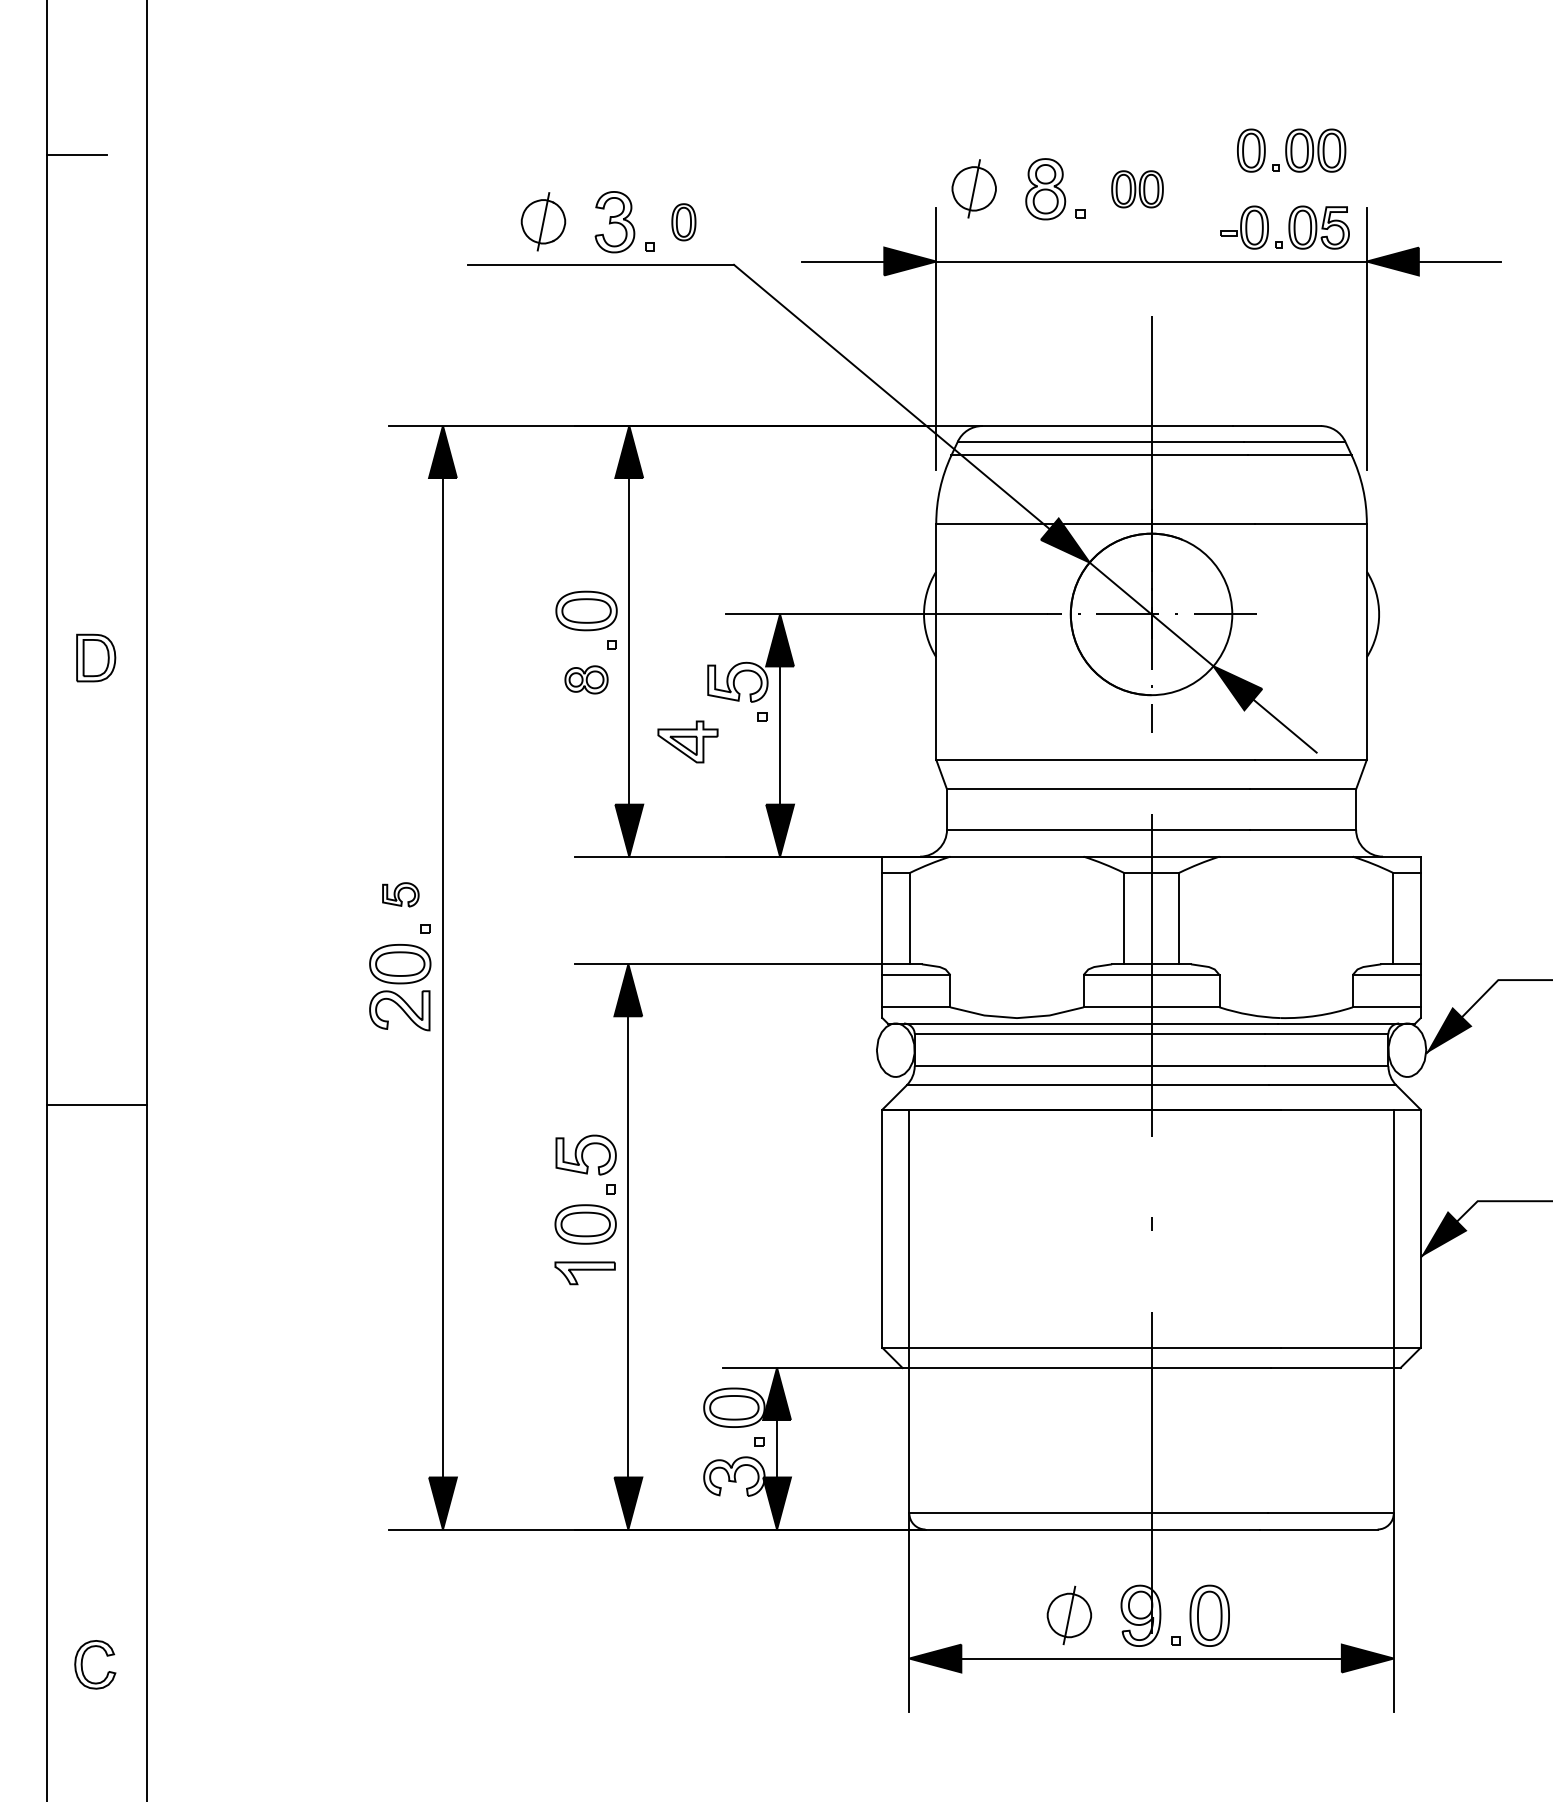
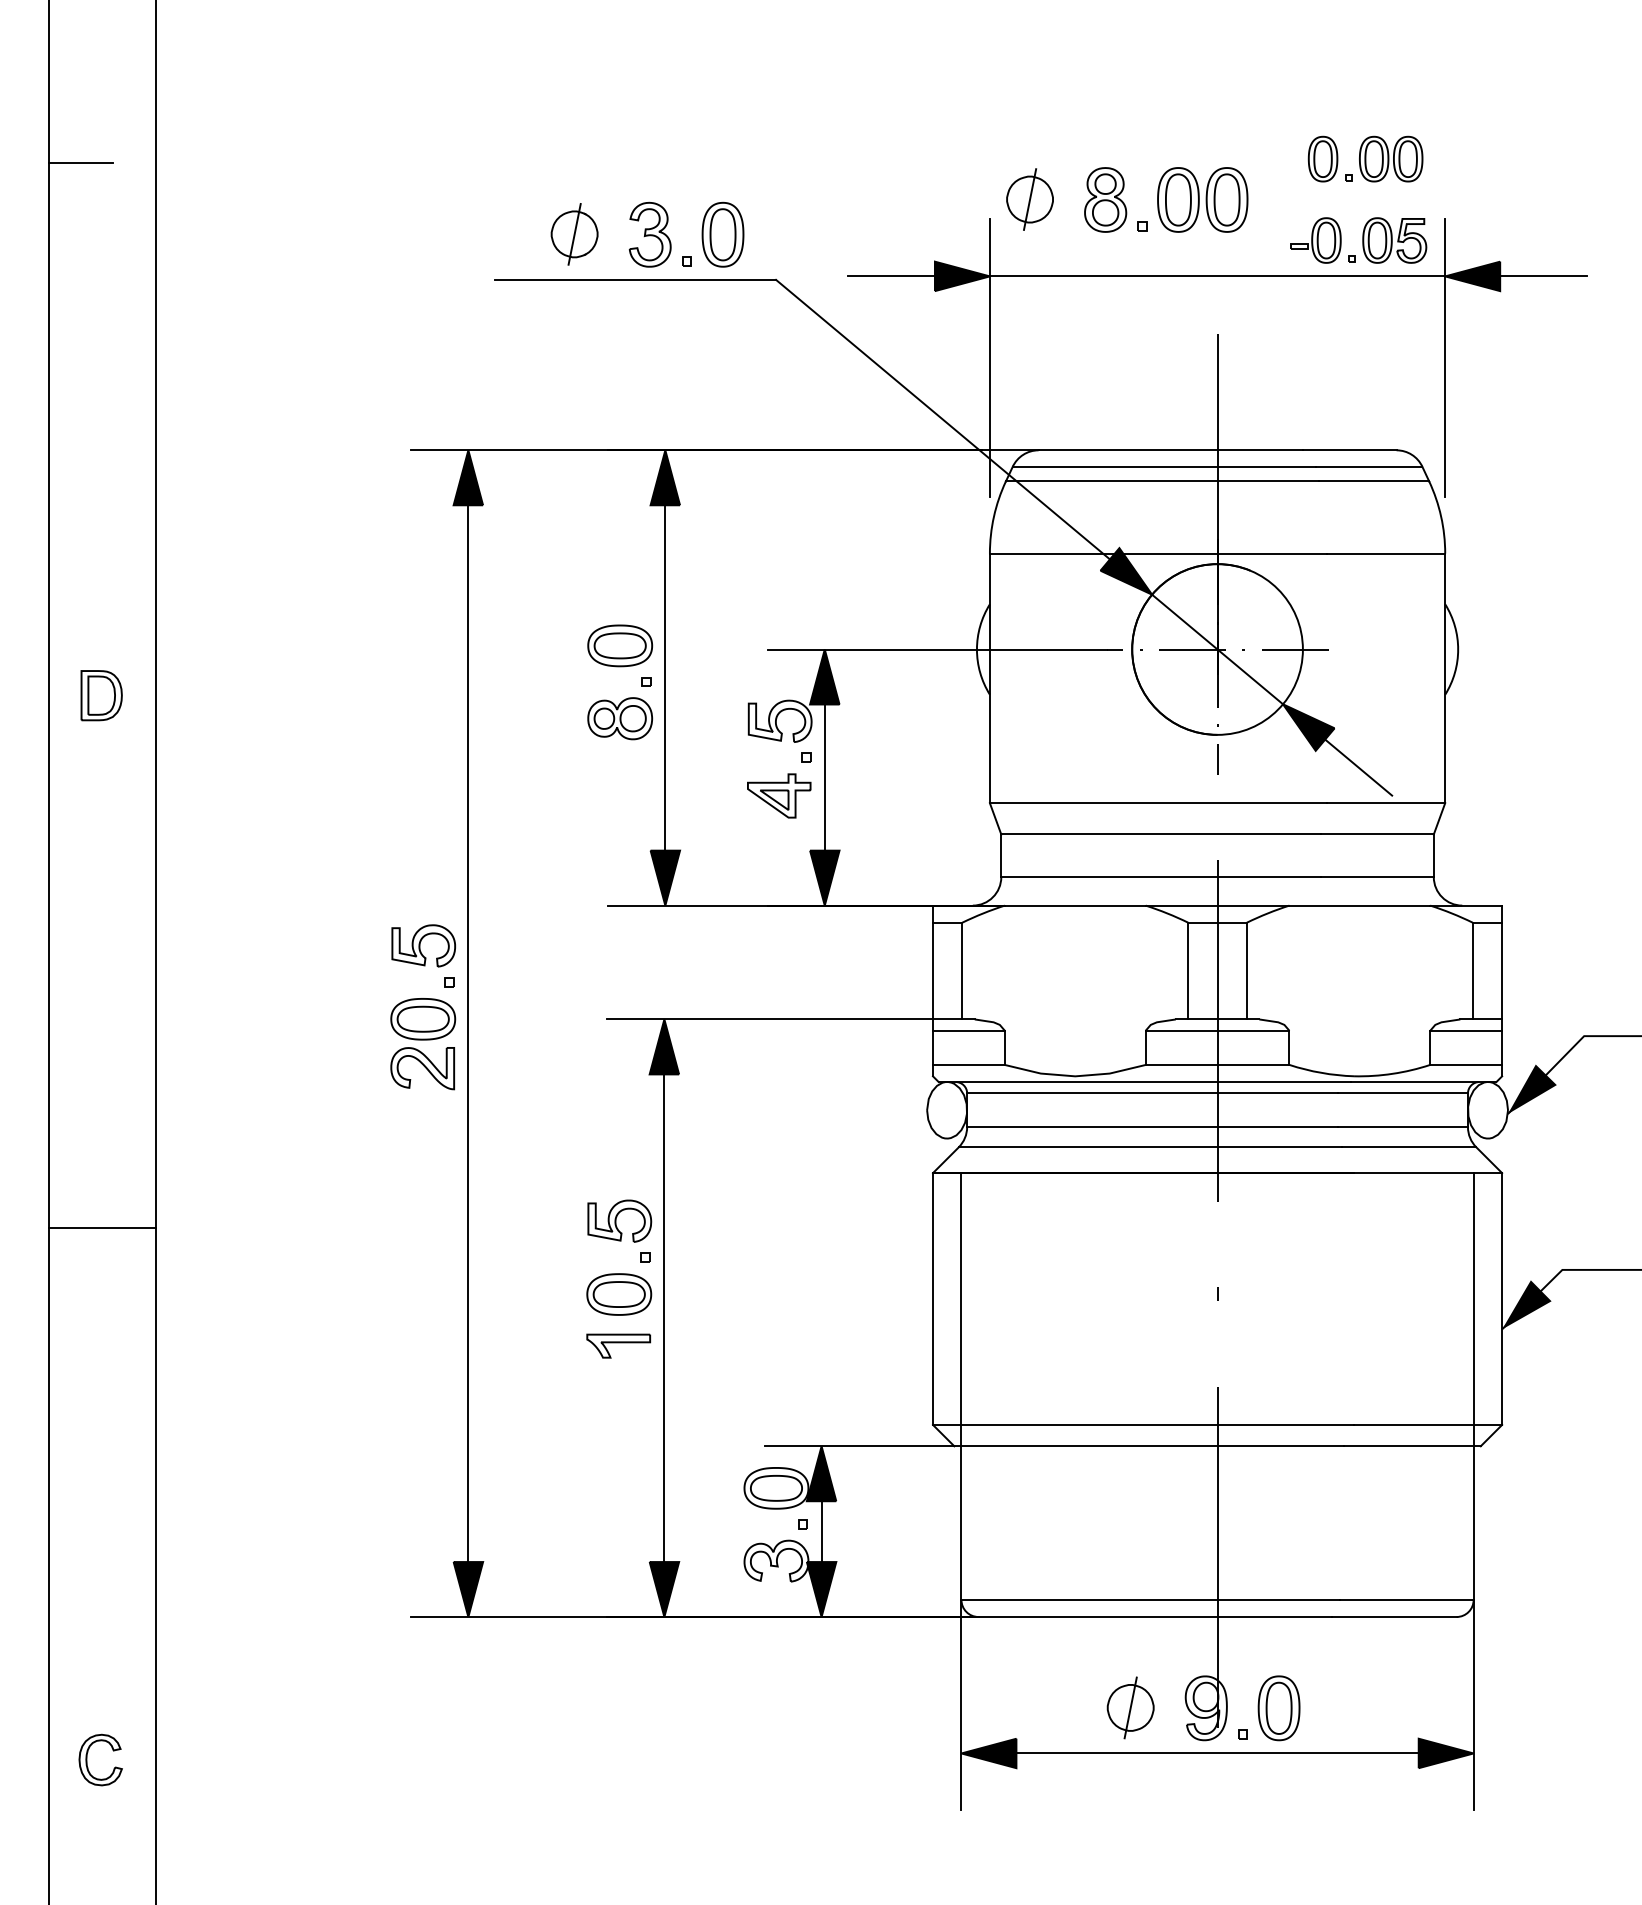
part: (1137, 189) -> (1202, 200), size x1.67
part: (683, 222) -> (722, 235), size x1.67
part: (586, 679) -> (620, 718), size x1.43
part: (687, 741) -> (778, 795), moved
part: (400, 894) -> (423, 945), size x1.67
line: (96, 1105) -> (102, 1227), moved

